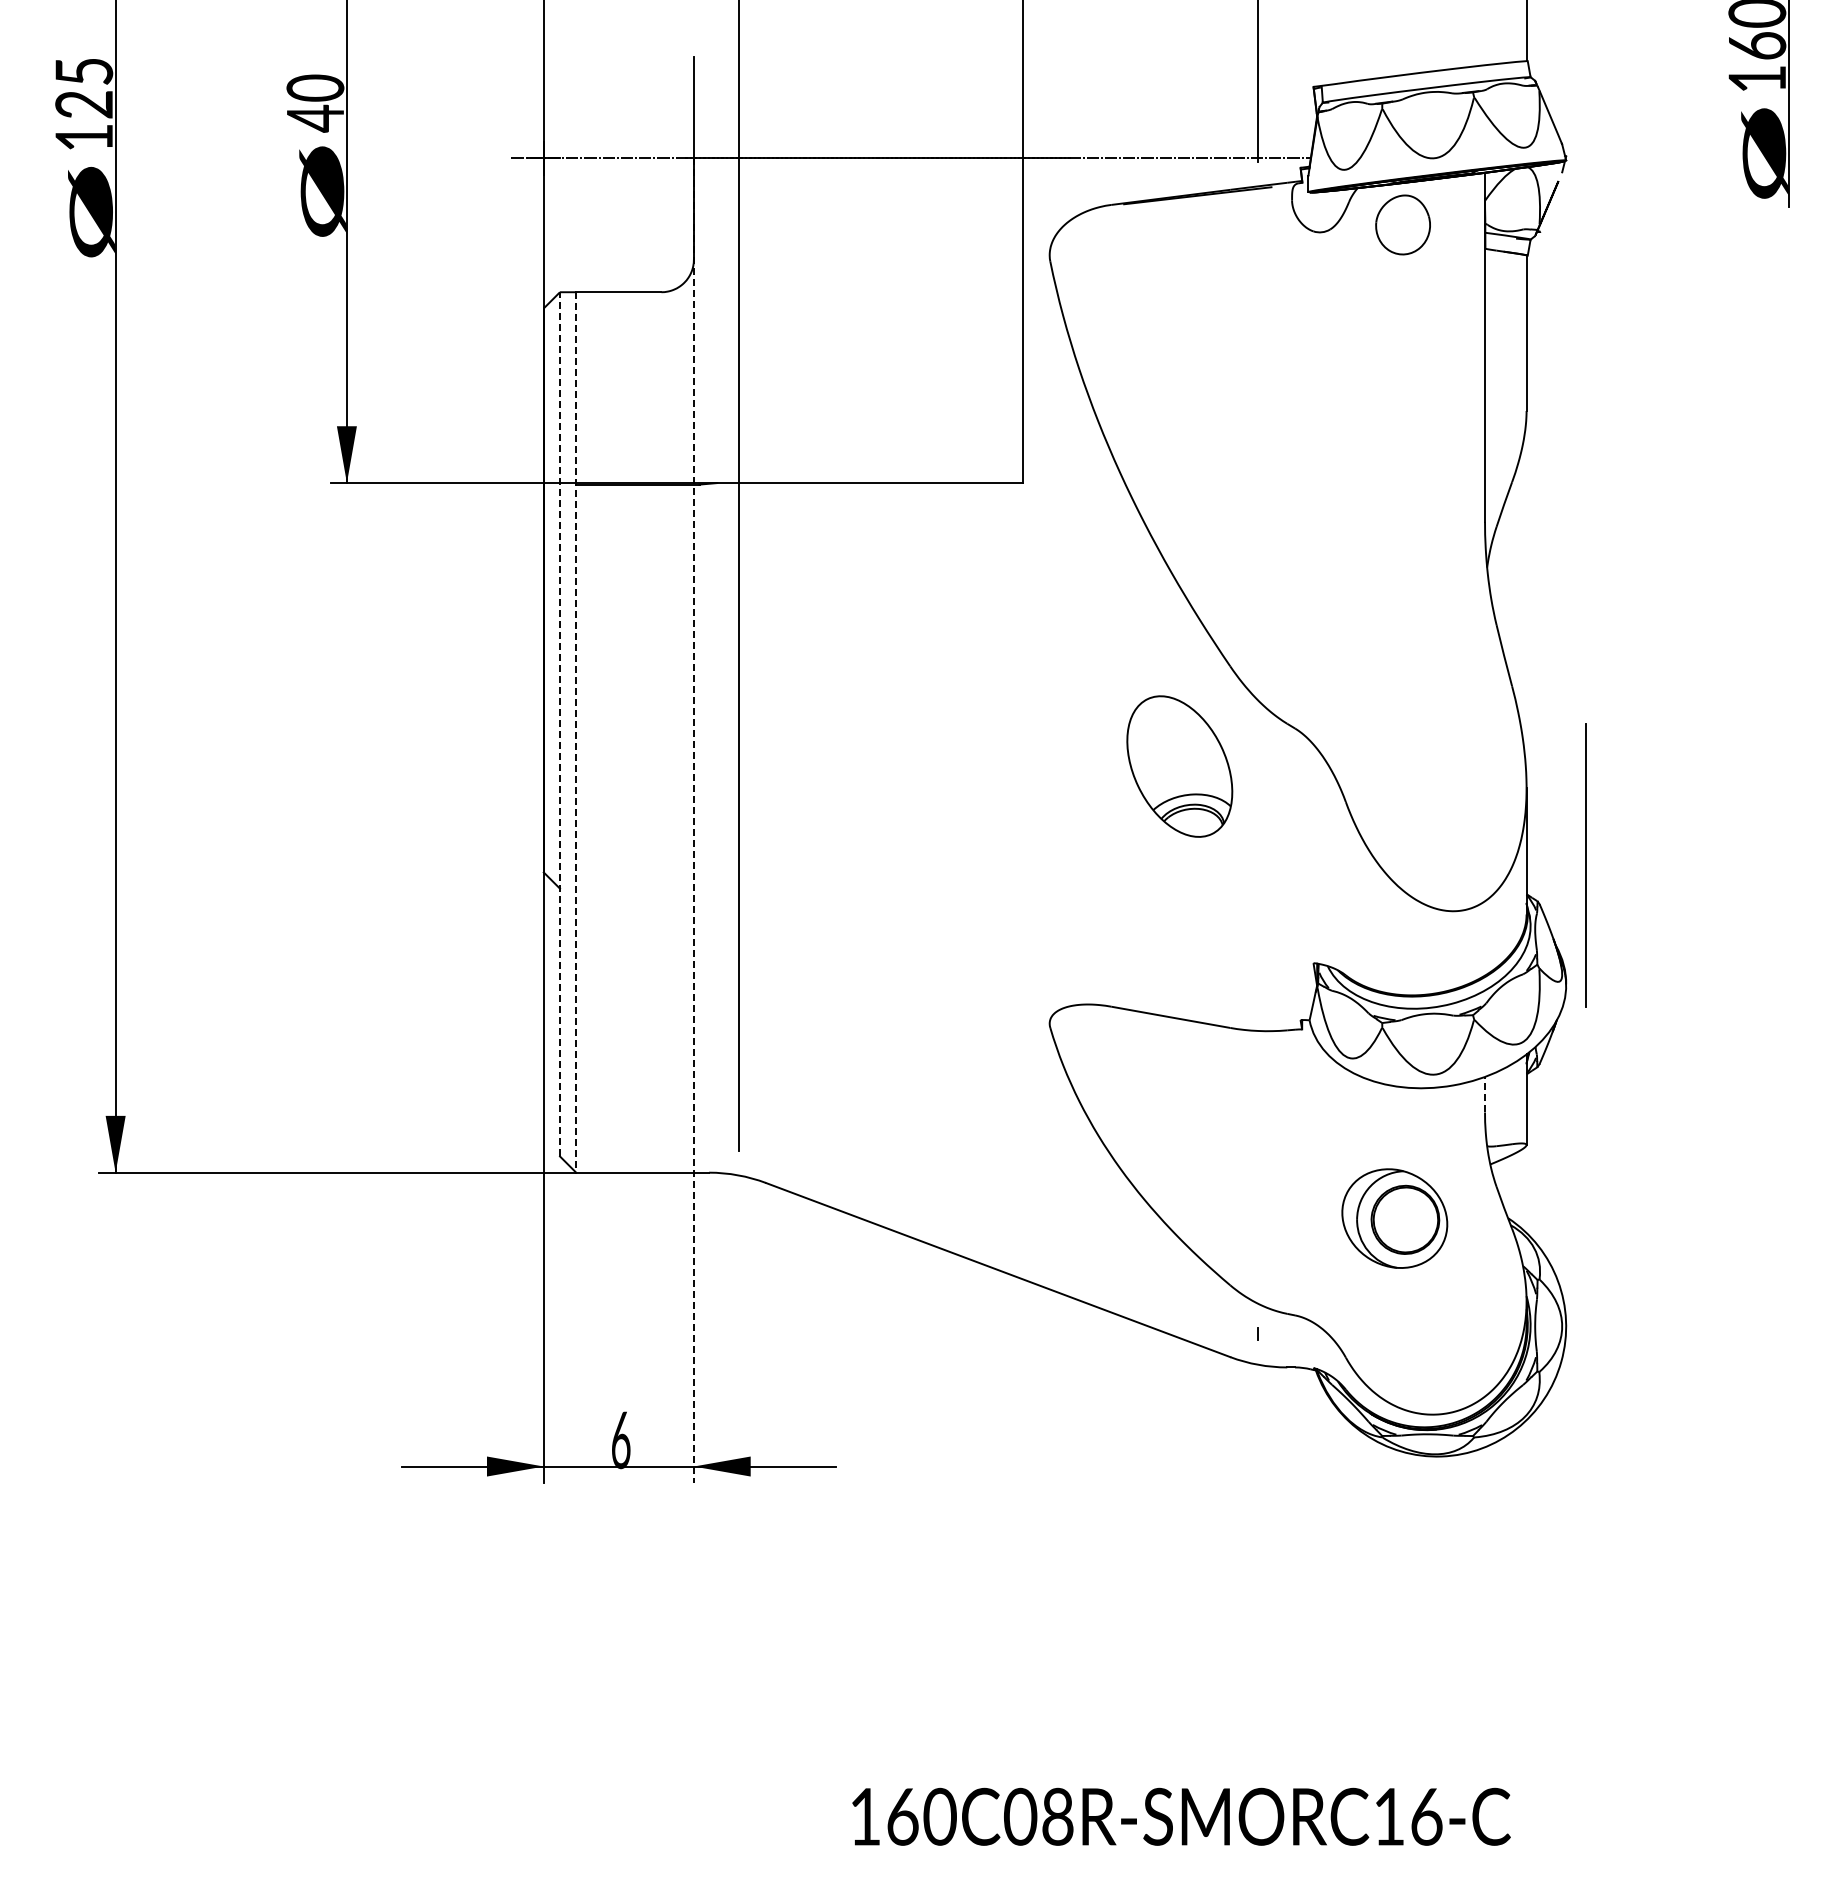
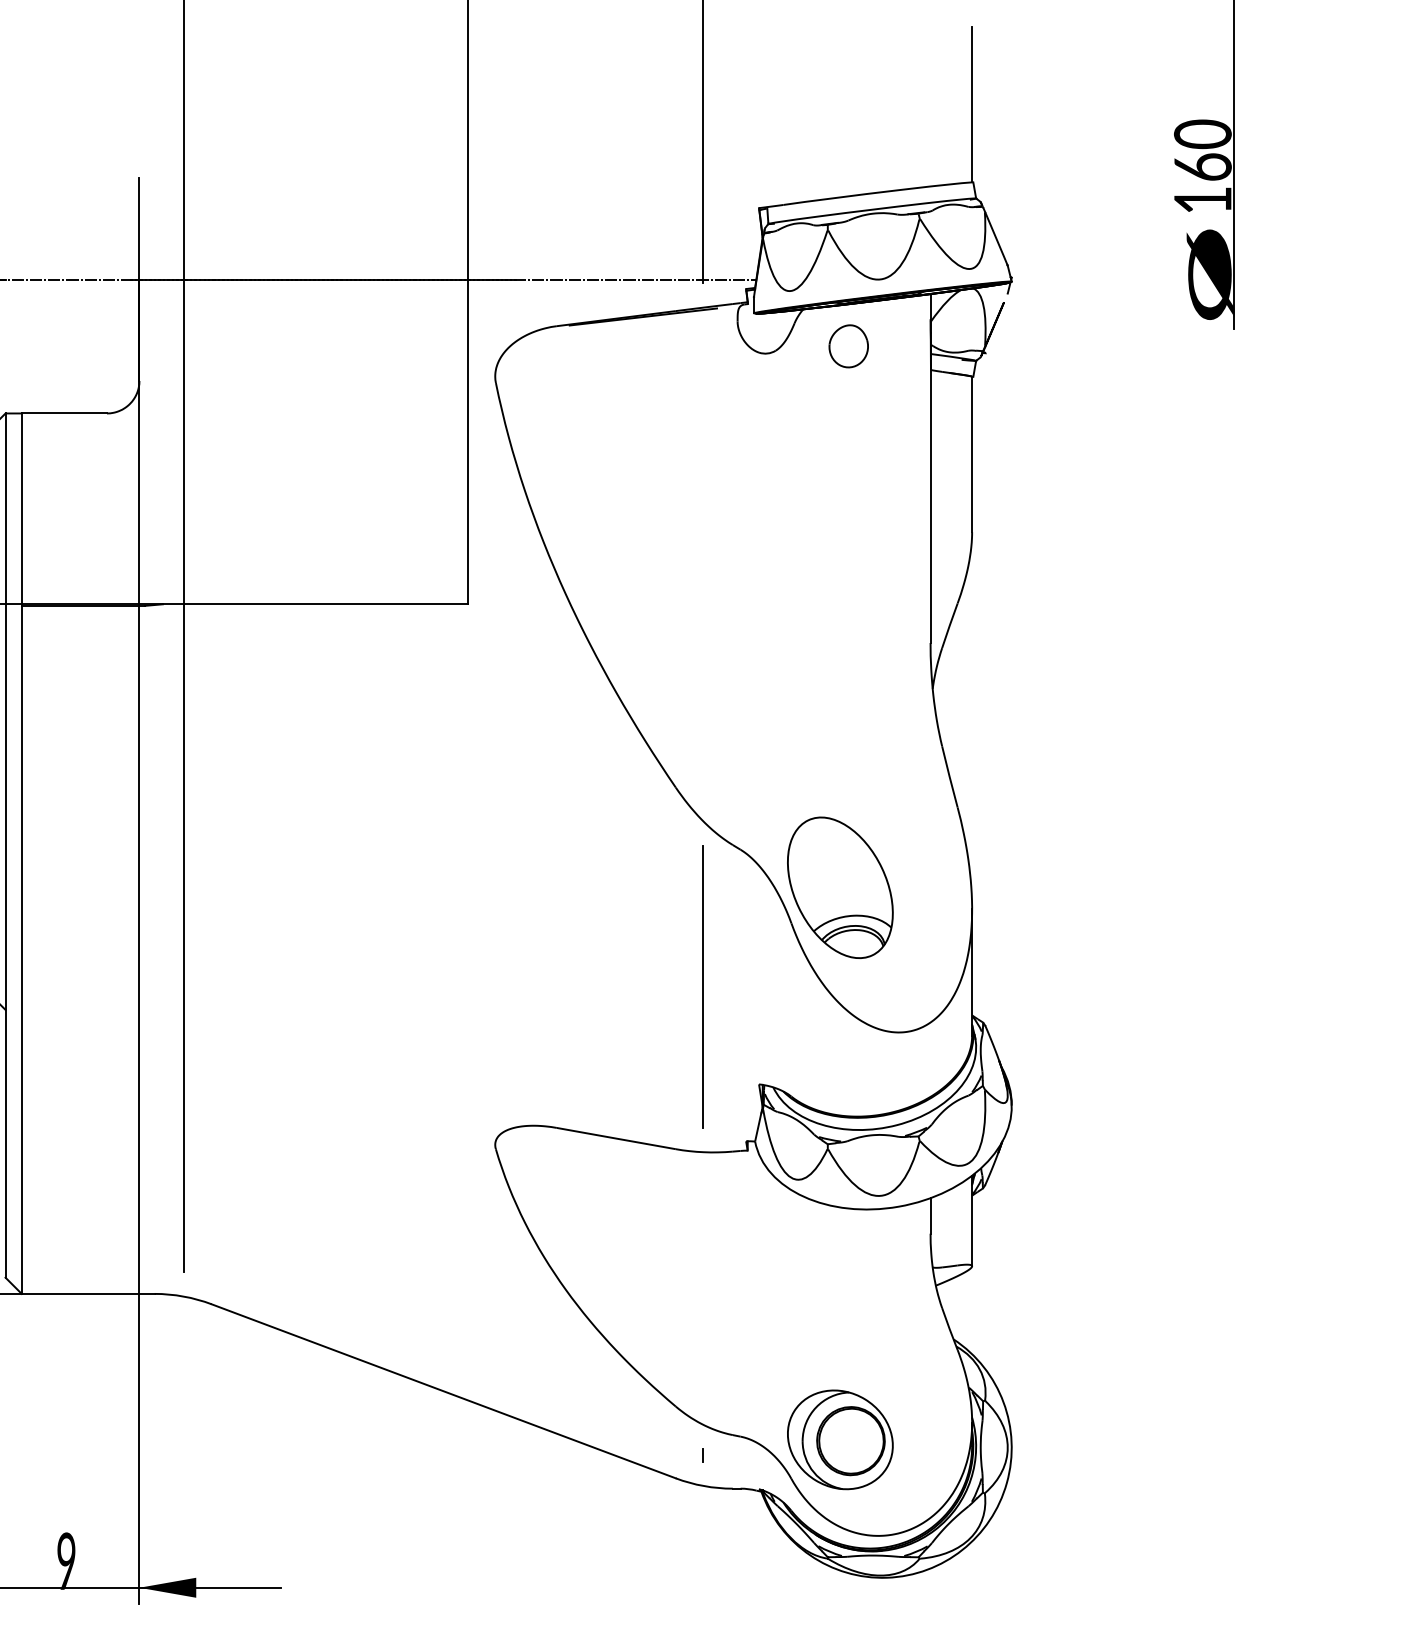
part: (1403, 225) -> (849, 346), size x0.71
line: (560, 723) -> (6, 844), dashed -> solid
line: (576, 732) -> (22, 853), dashed -> solid
part: (1179, 766) -> (840, 887), moved
line: (693, 821) -> (139, 942), dashed -> solid
line: (1585, 865) -> (703, 986), moved
line: (1485, 1094) -> (931, 1215), dashed -> solid
part: (1394, 1218) -> (840, 1439), moved
text: (621, 1440) -> (67, 1561), 6 -> 9

